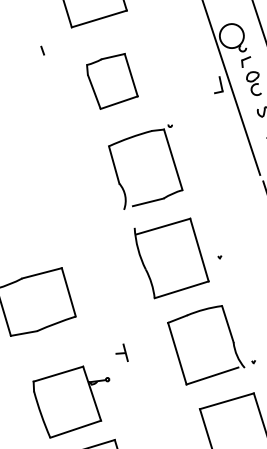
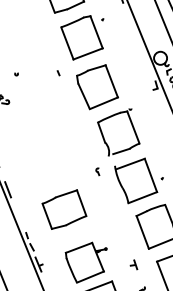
part: (112, 81) -> (97, 87), size x1.43
part: (101, 236) -> (97, 171), added
part: (121, 351) -> (133, 264), moved

